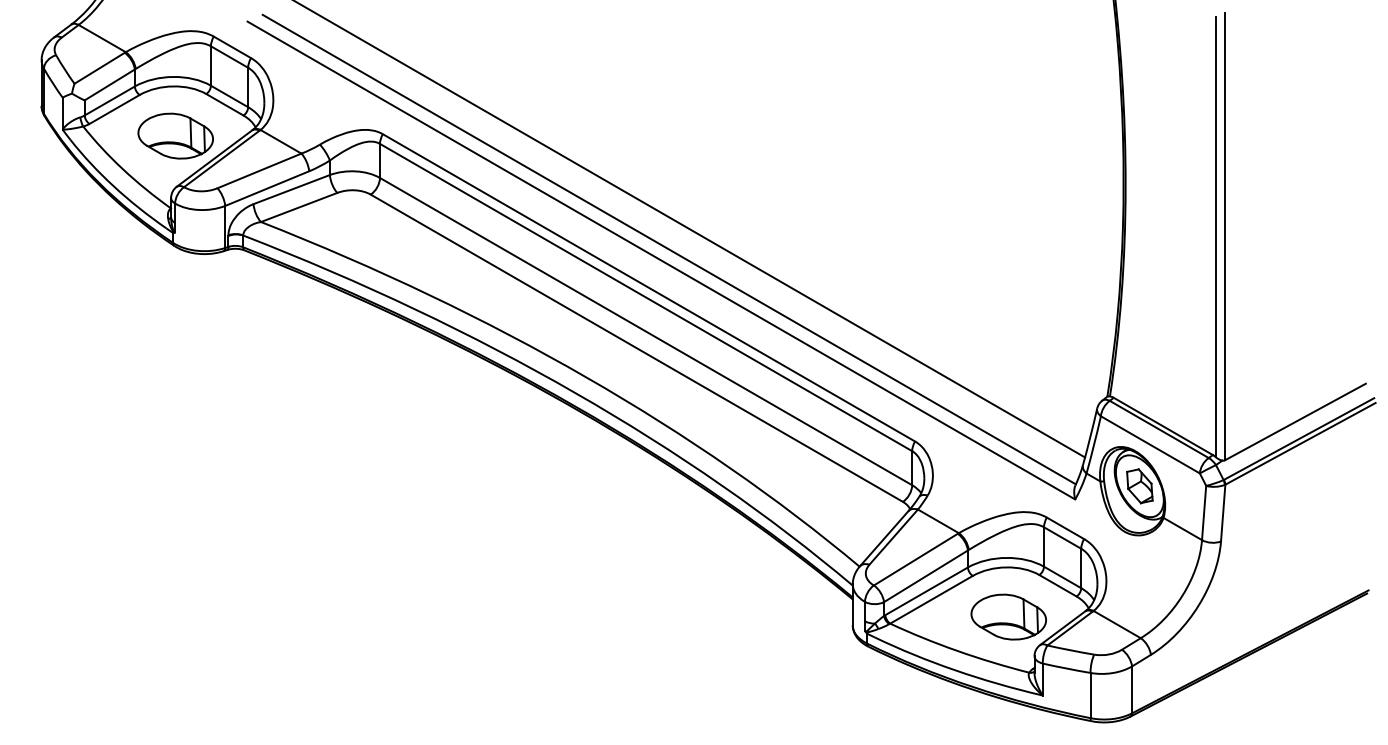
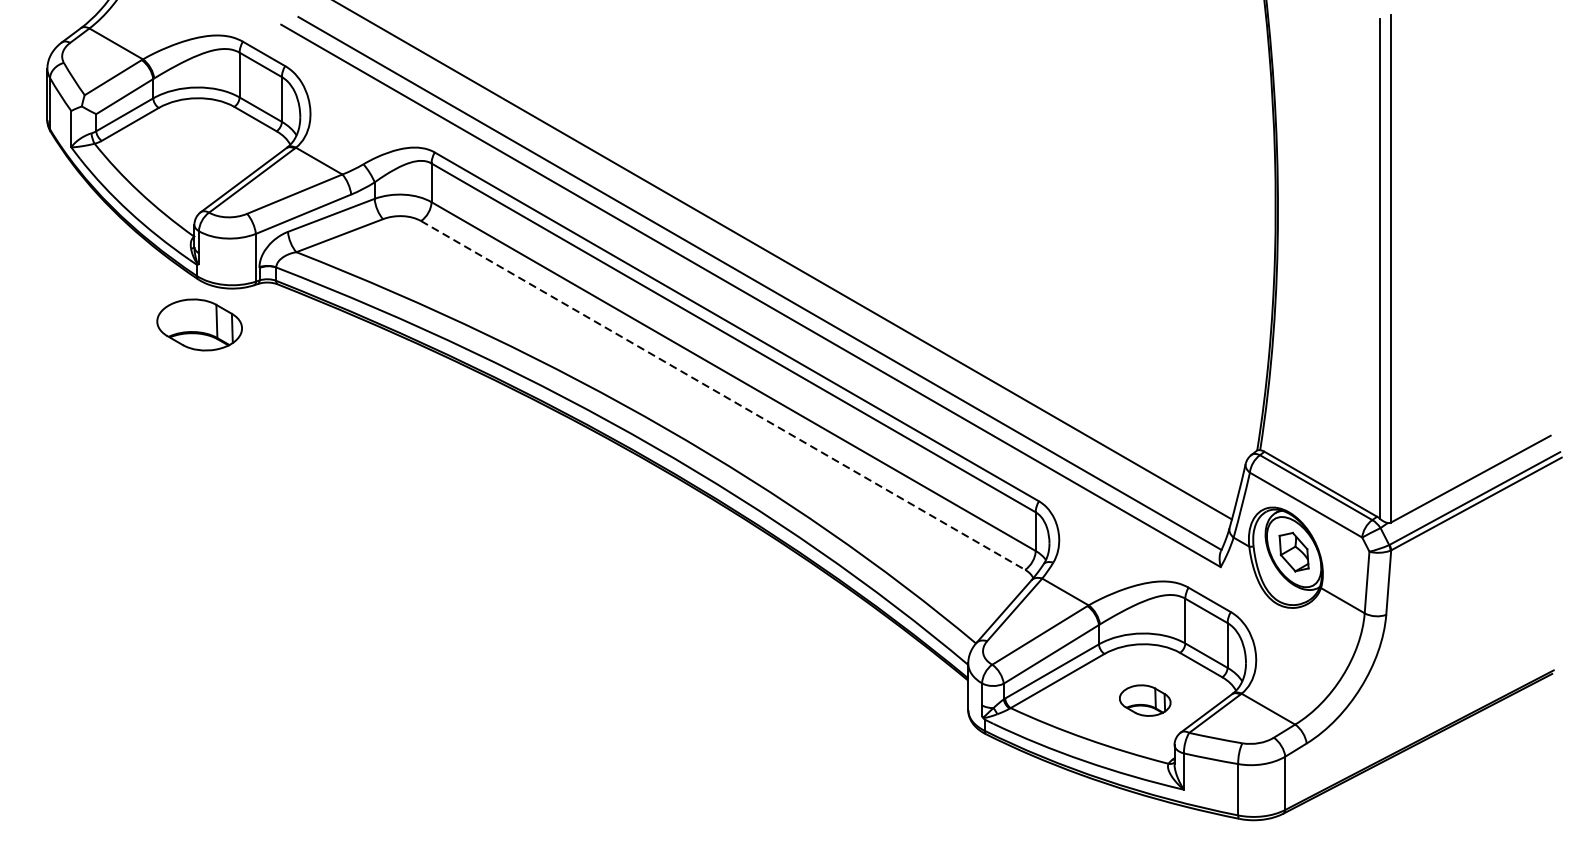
part: (175, 135) -> (199, 324), moved
line: (637, 348) -> (723, 395), solid -> dashed
part: (1008, 616) -> (1145, 699), size x0.6

